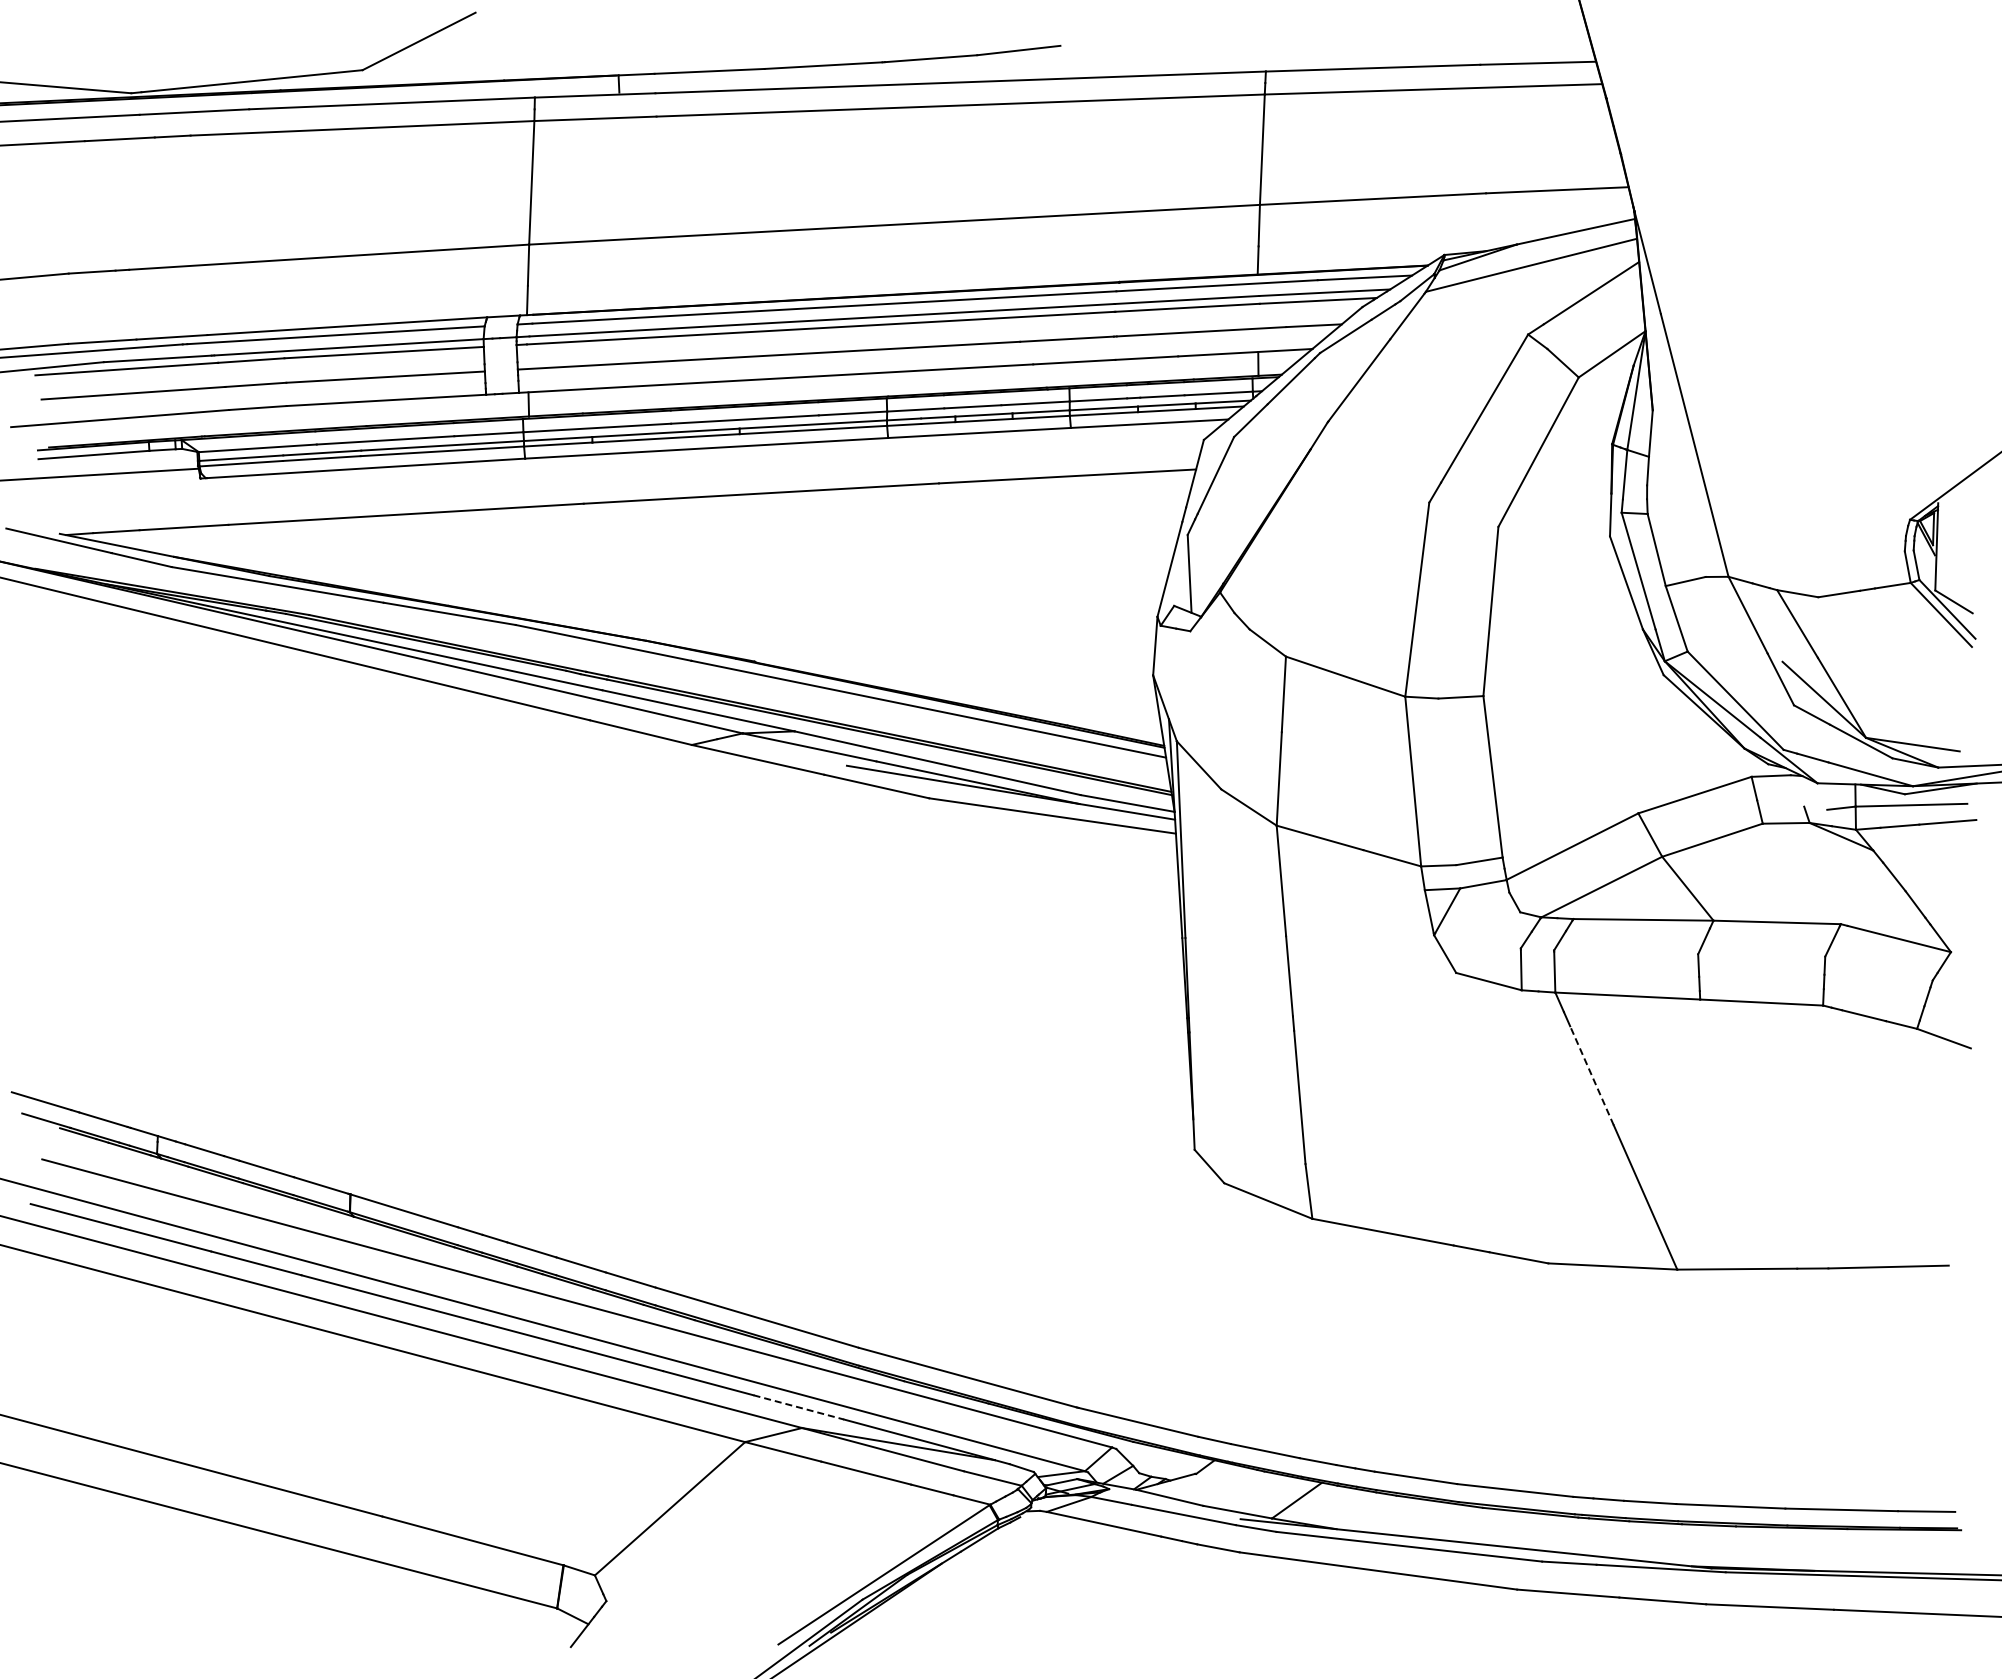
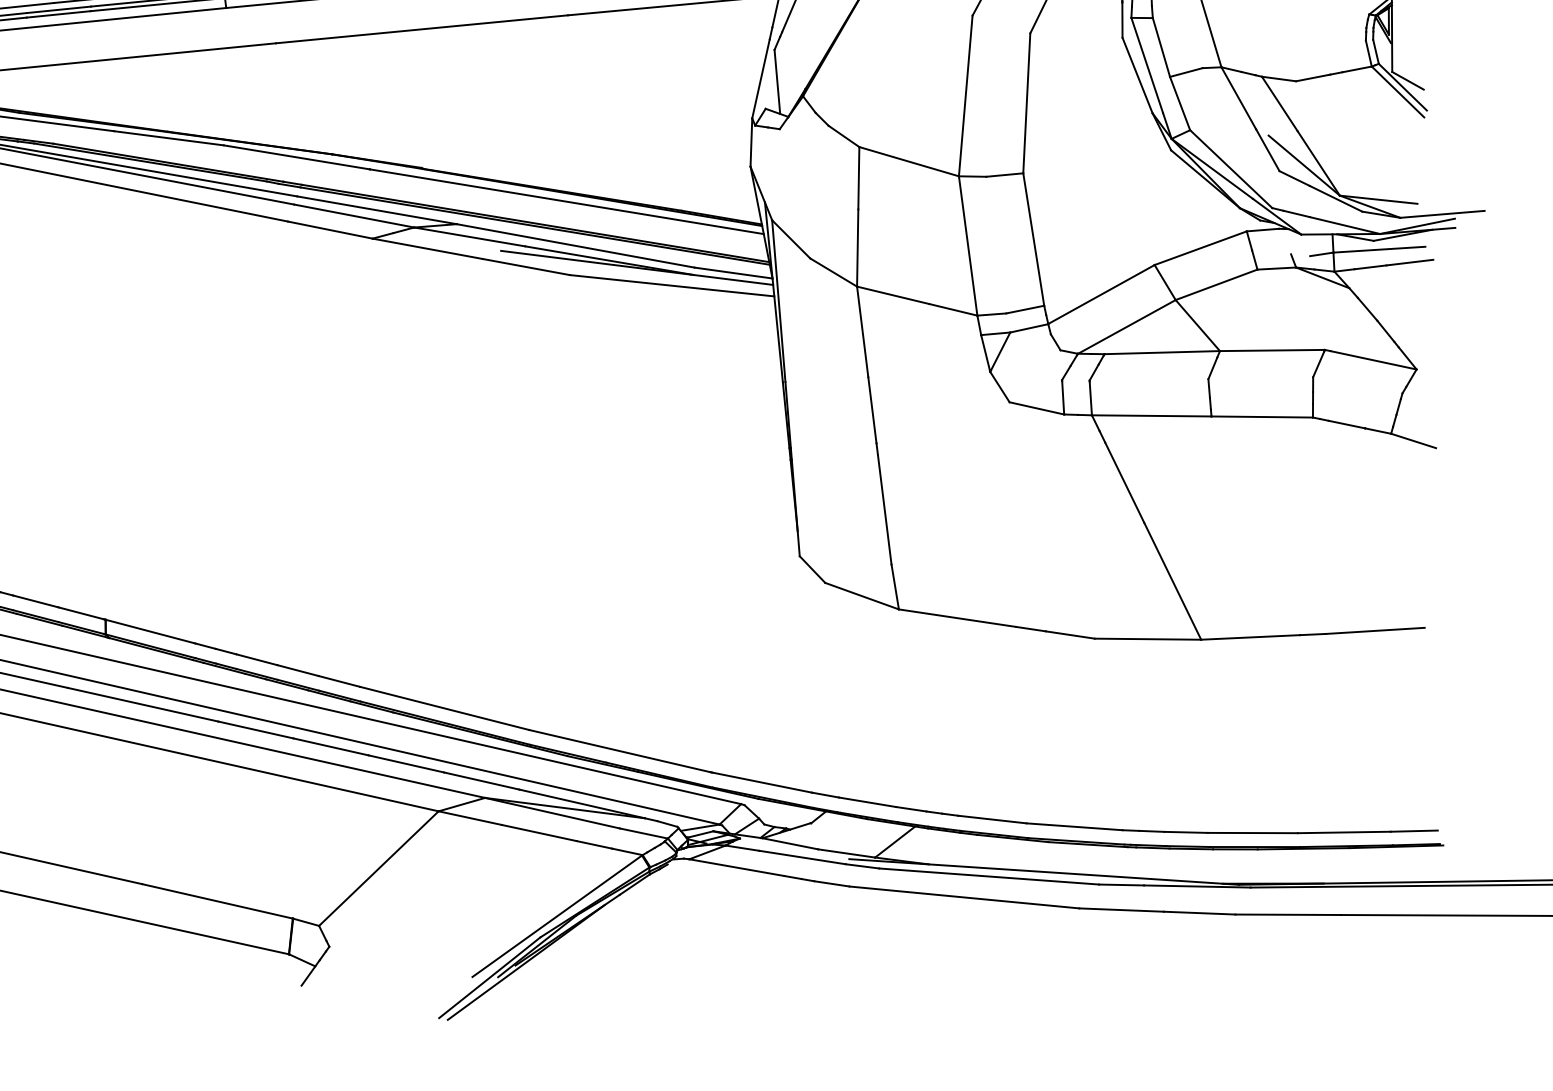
line: (1591, 1075) -> (1124, 482), dashed -> solid
line: (798, 1407) -> (481, 781), dashed -> solid

